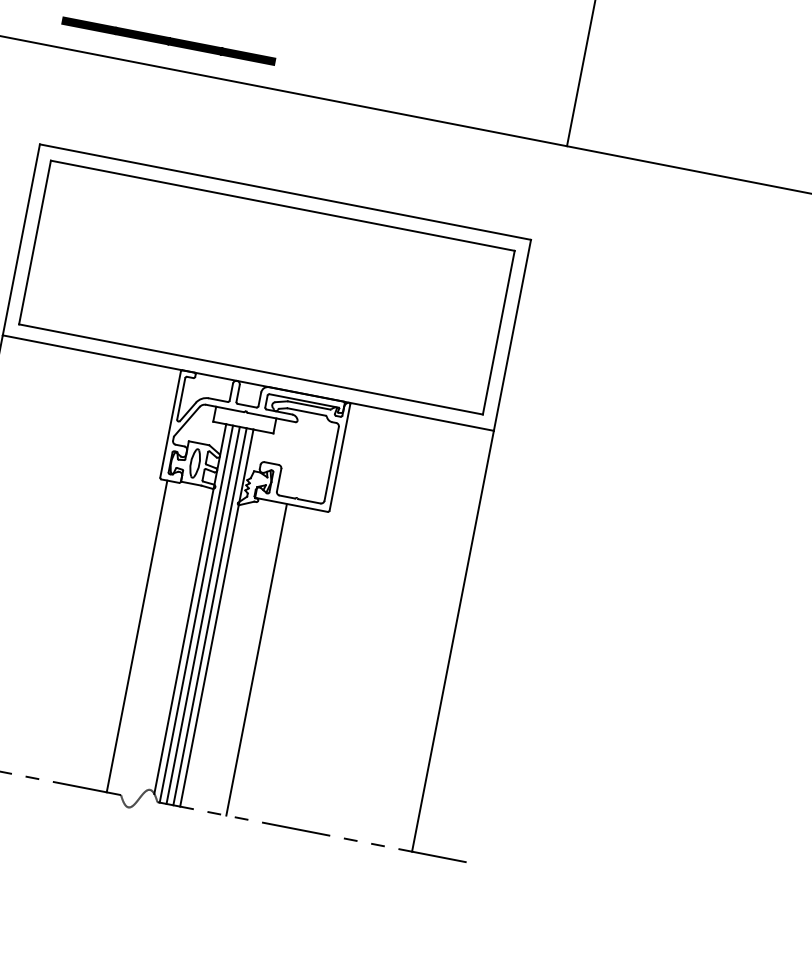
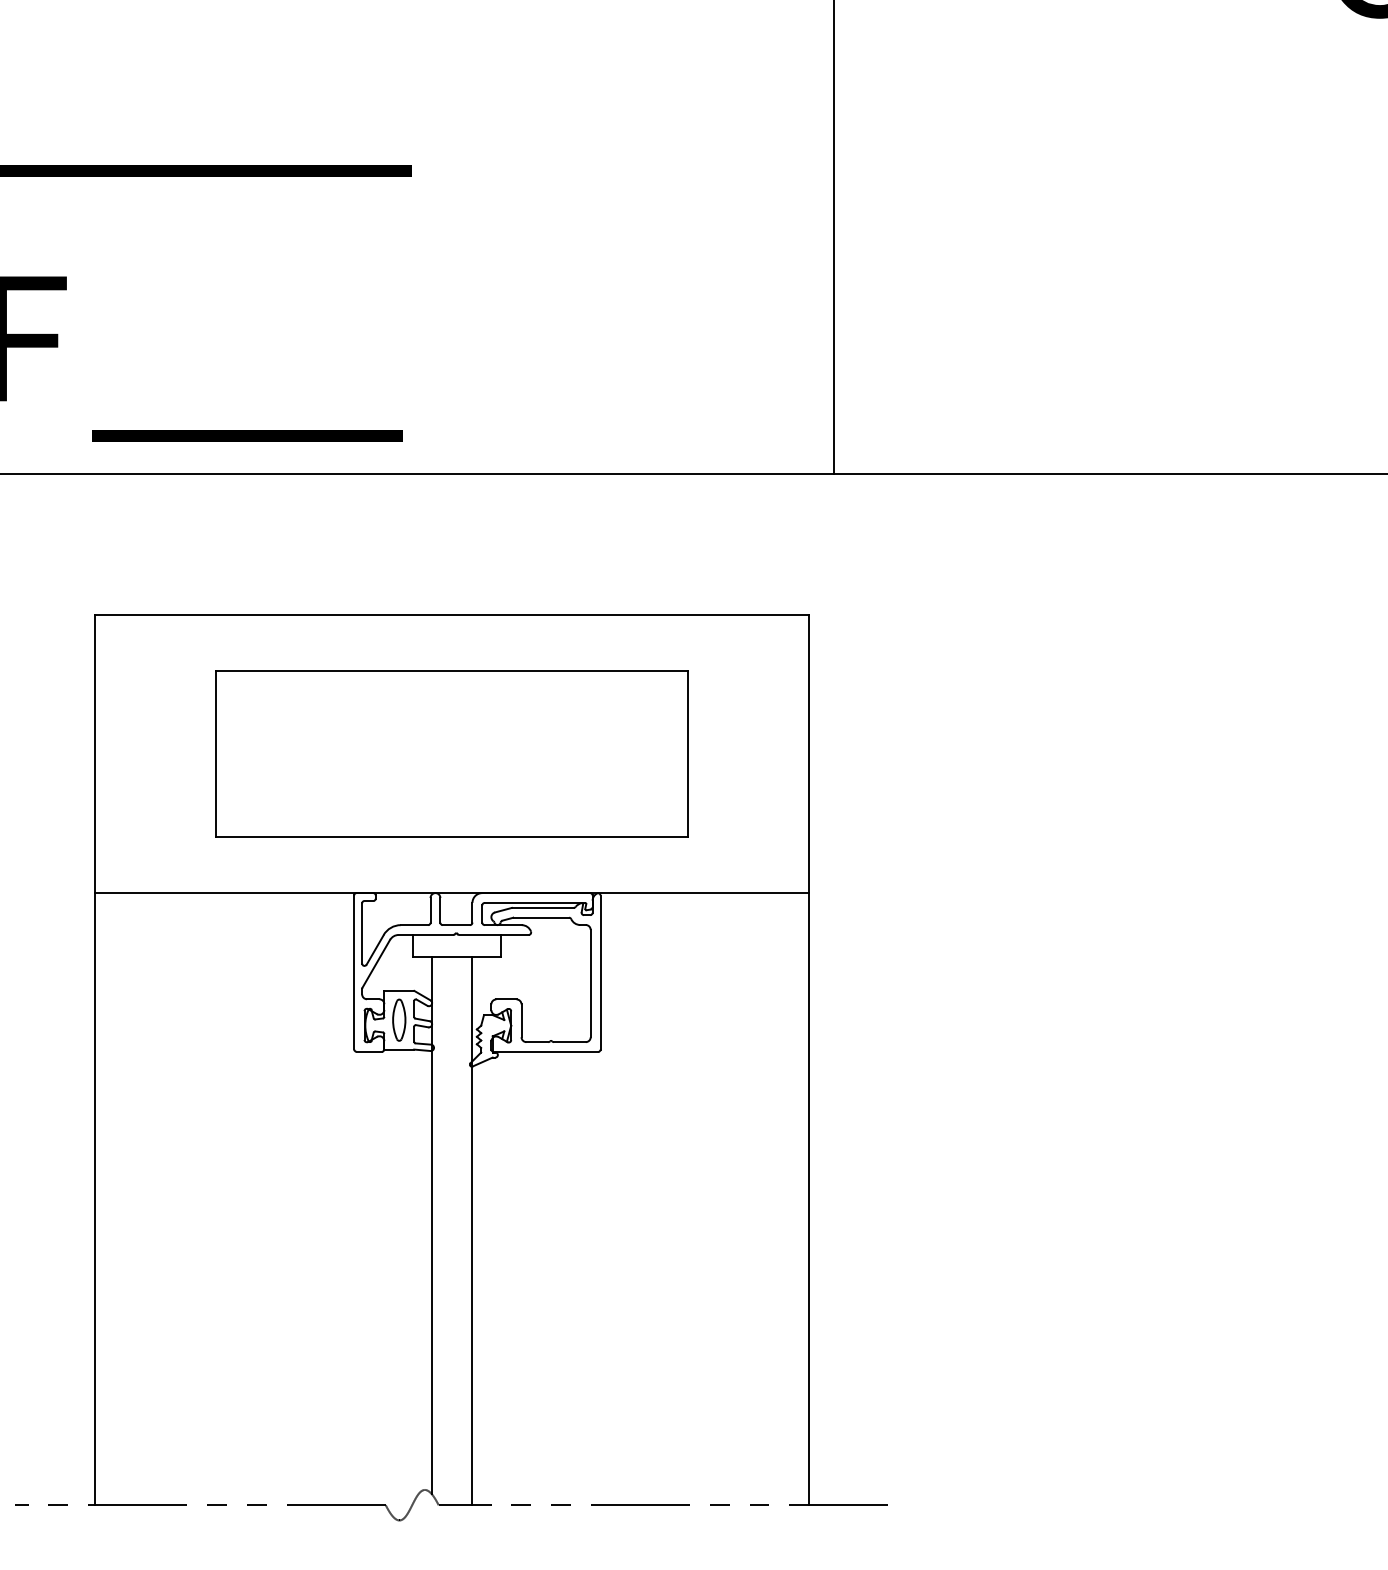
part: (266, 287) -> (451, 753), size x0.7
line: (196, 613) -> (441, 1230), removed
line: (202, 615) -> (451, 1230), removed
line: (209, 616) -> (461, 1230), removed
line: (136, 636) -> (364, 1278), removed
line: (256, 659) -> (538, 1278), removed

